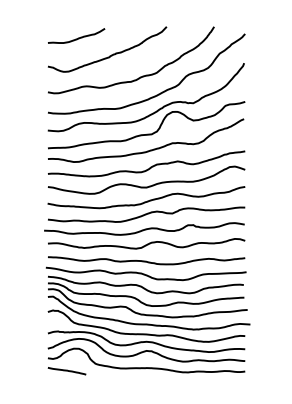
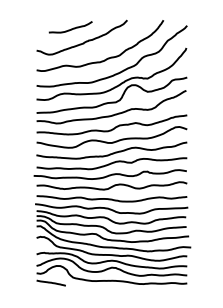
curve: (78, 37) -> (72, 28), moved

